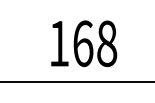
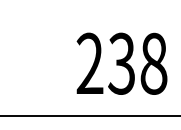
text: (71, 43) -> (106, 63), 168 -> 238

